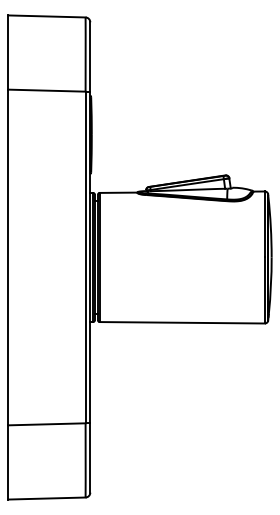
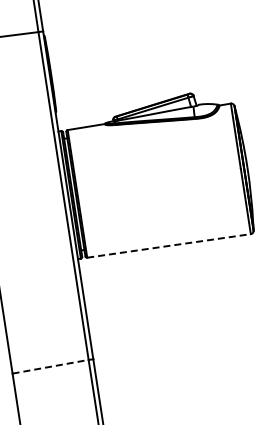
line: (182, 322) -> (169, 245), solid -> dashed
line: (46, 424) -> (50, 367), solid -> dashed

